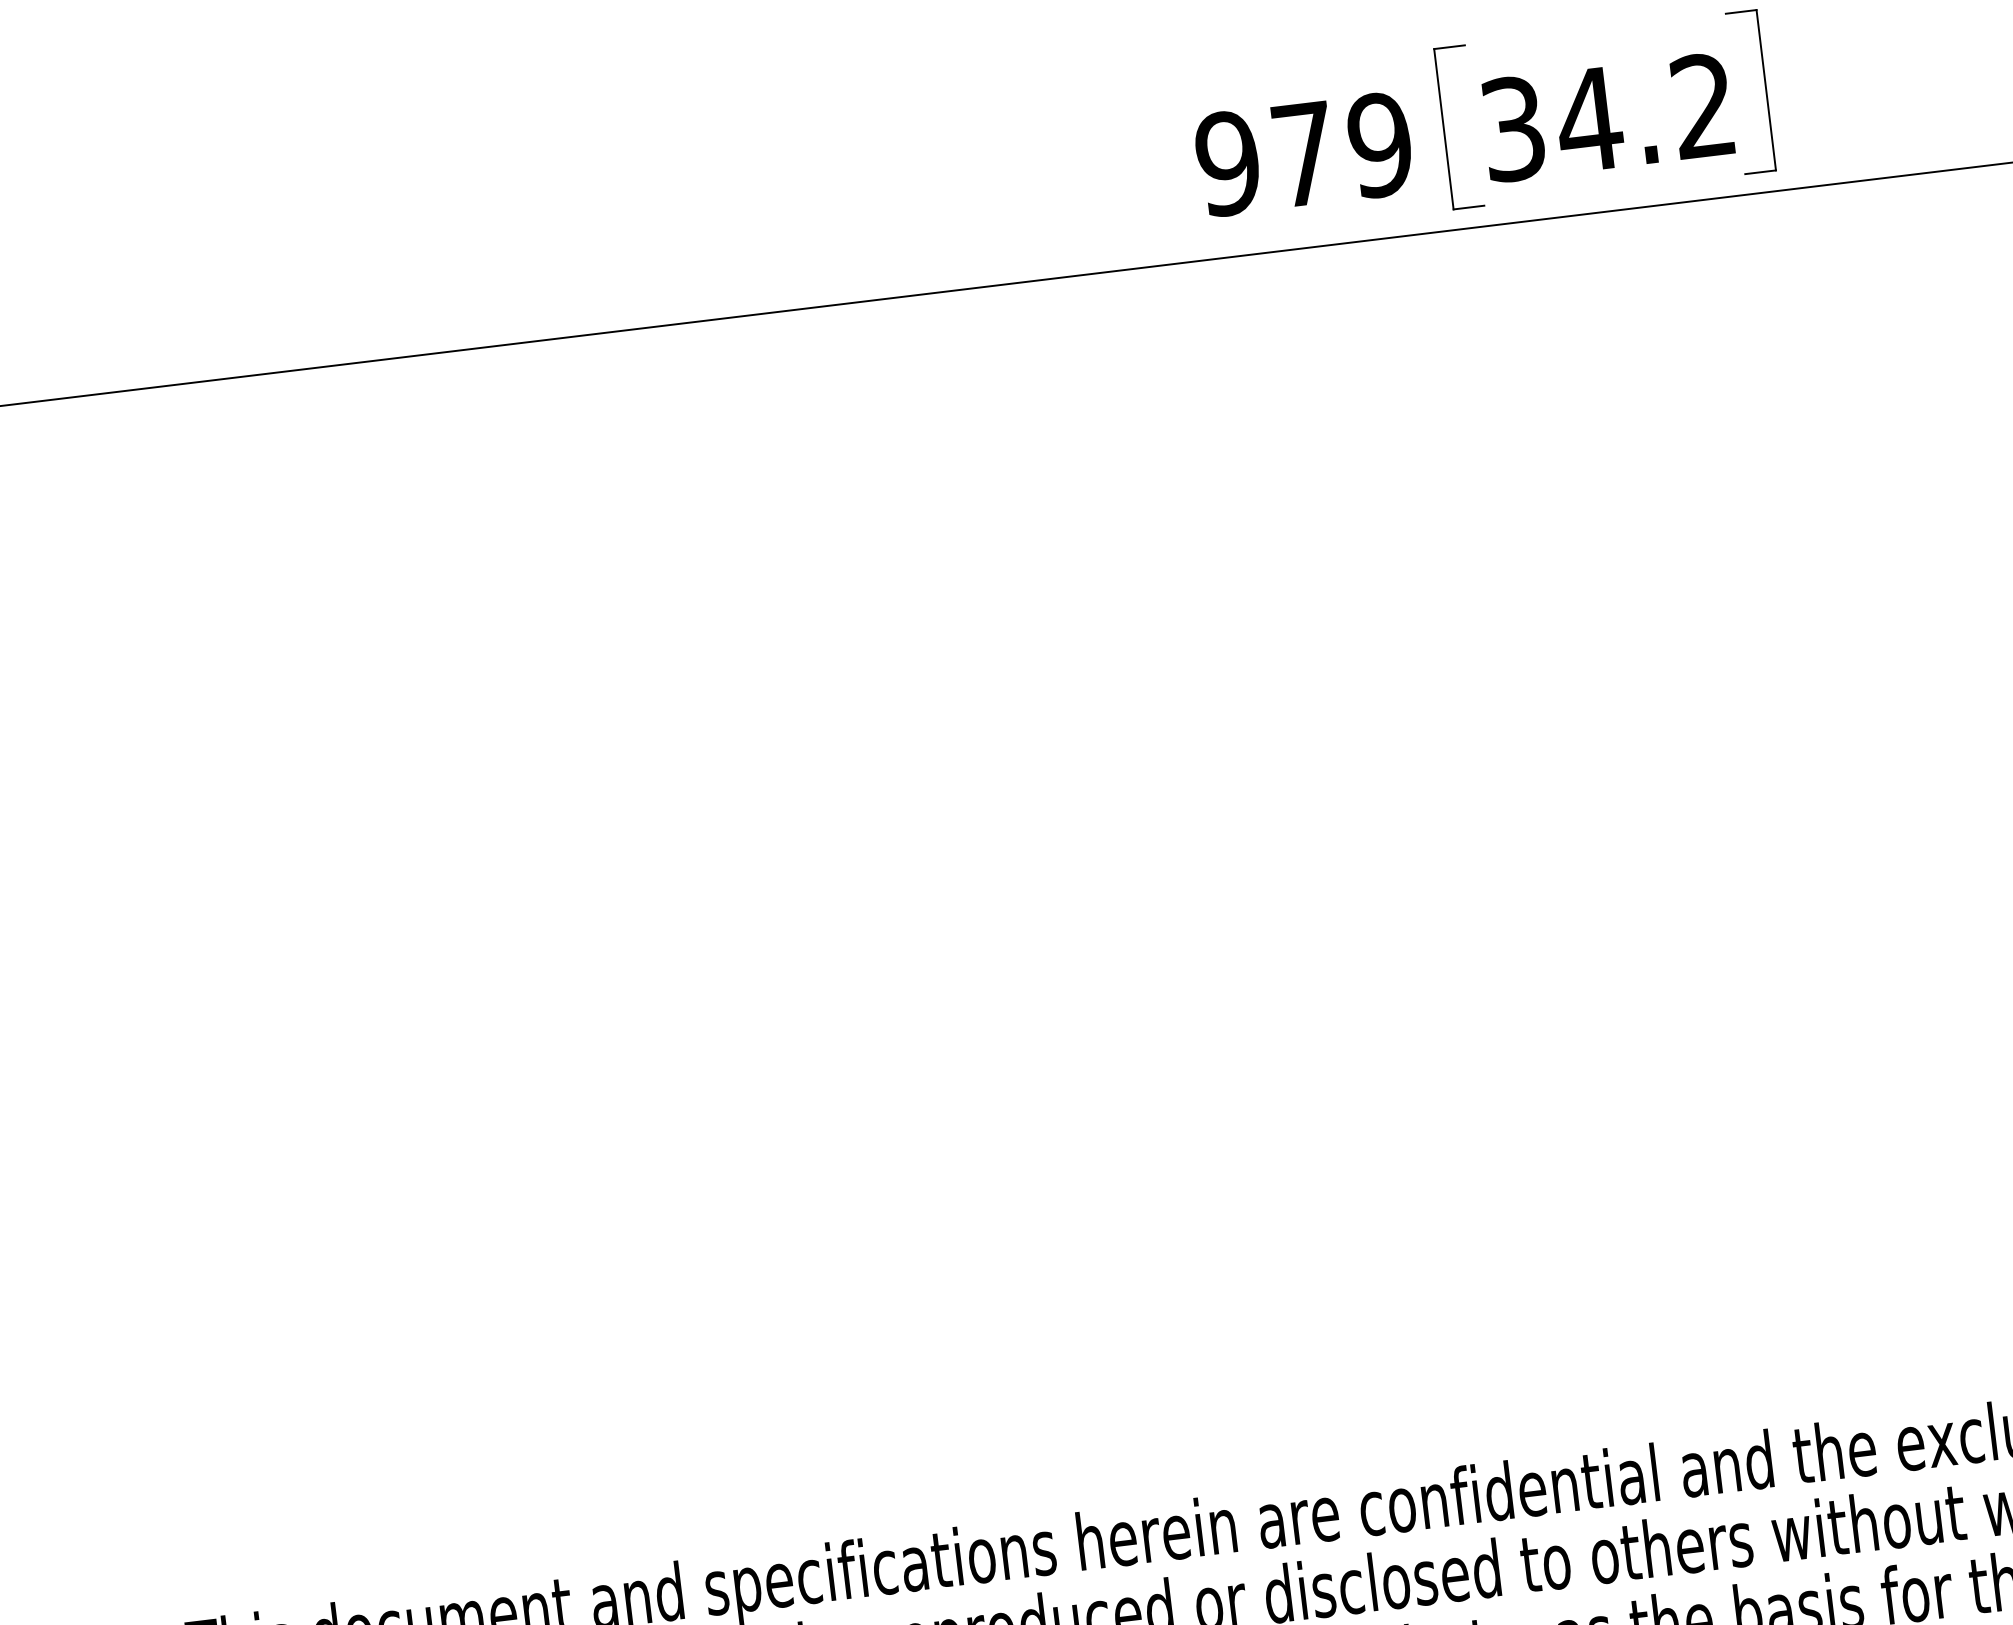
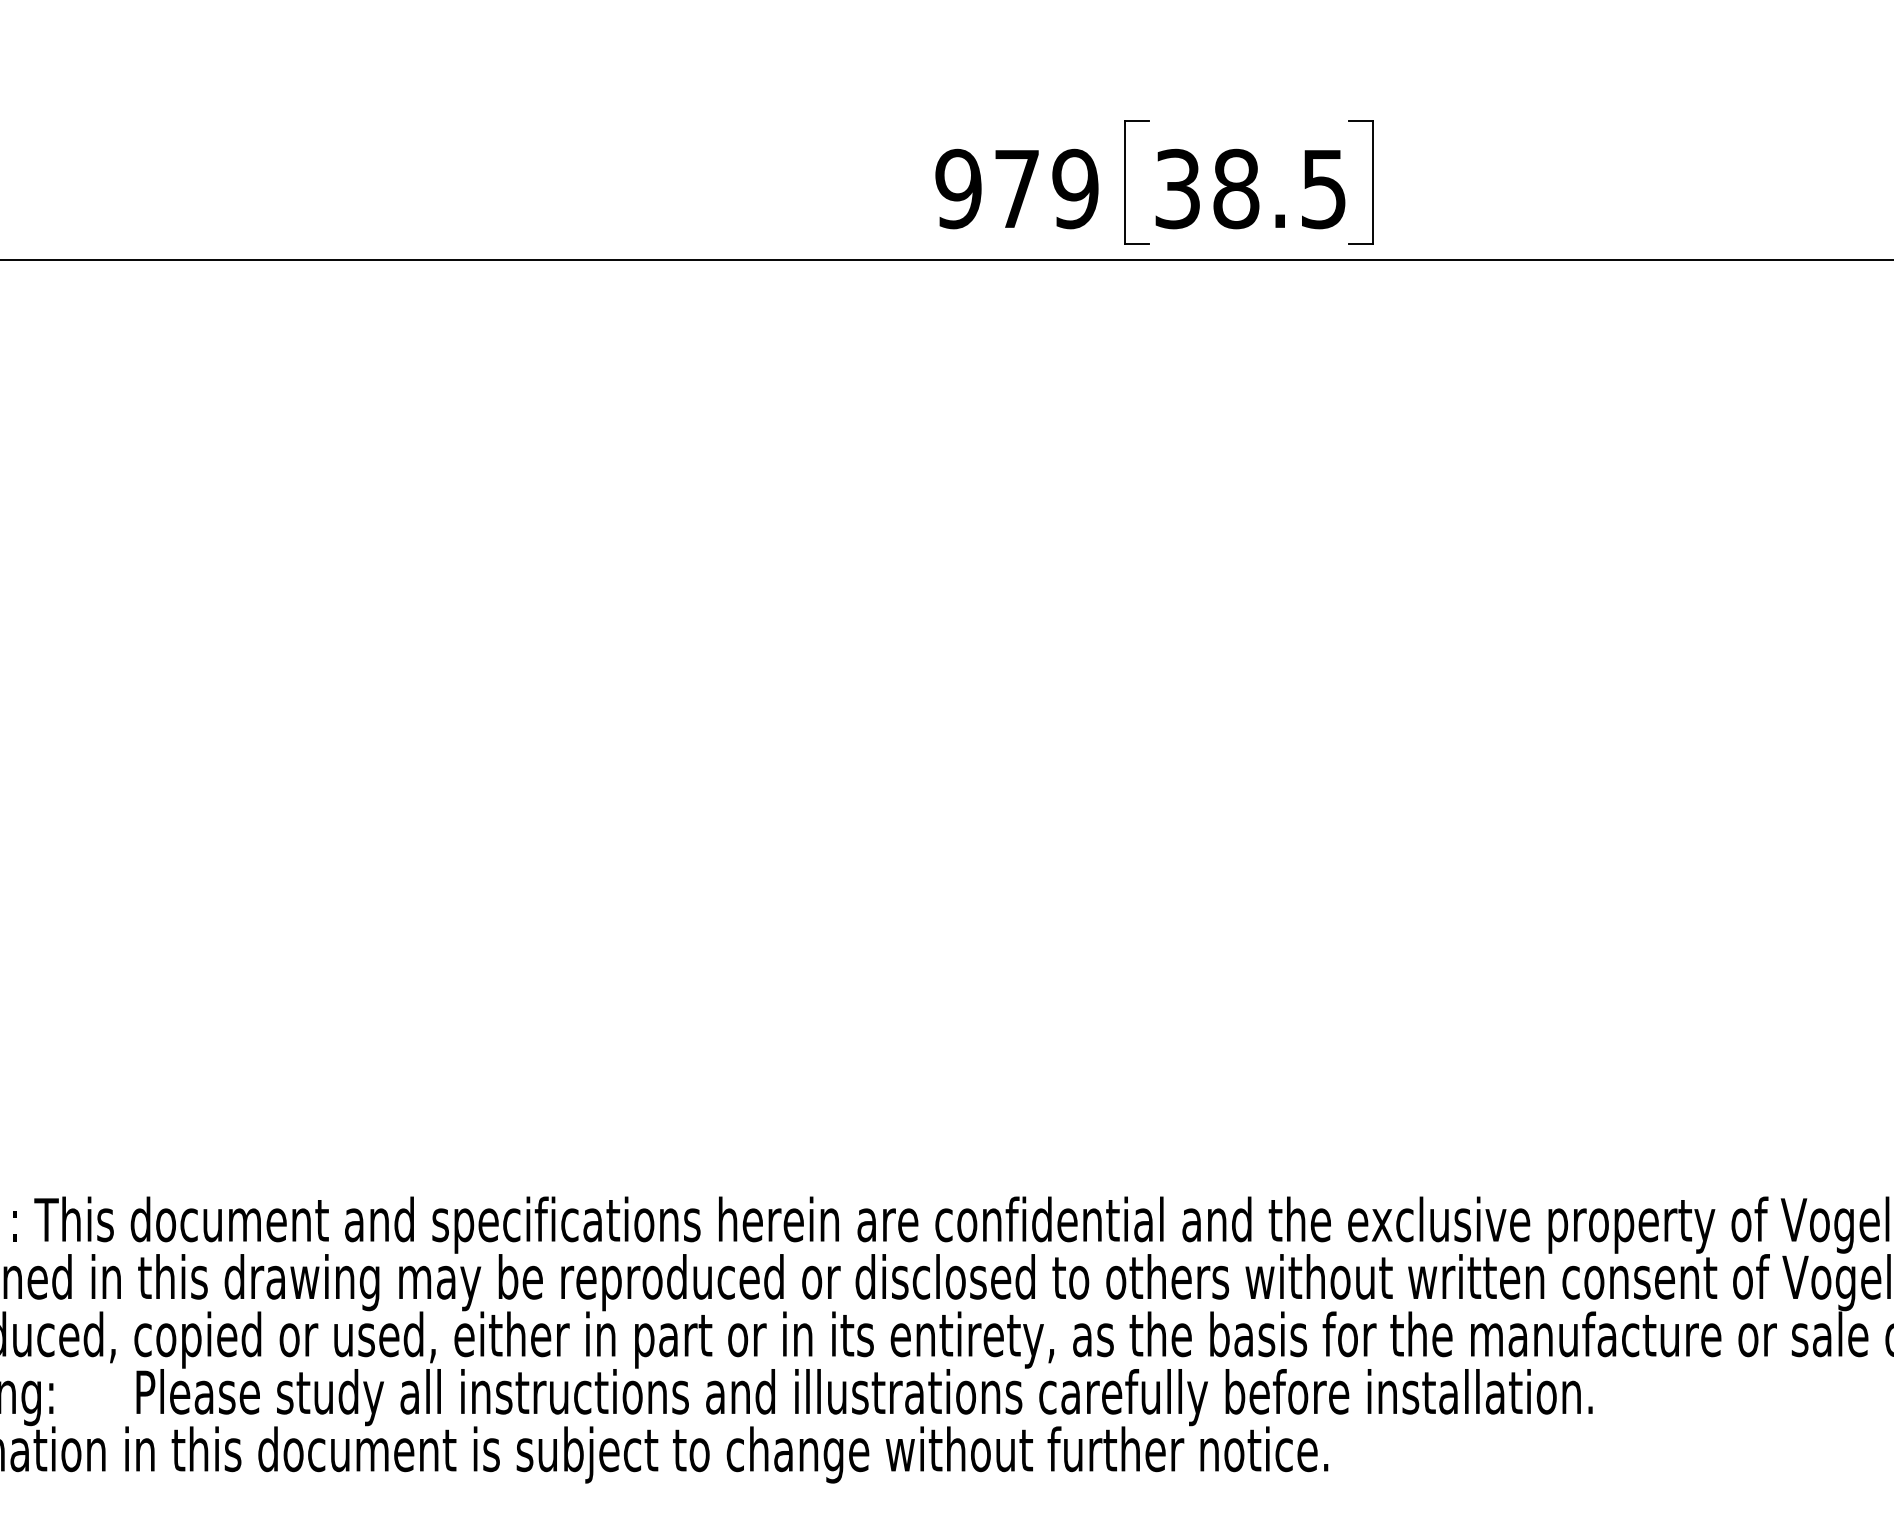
text: (1644, 112) -> (1278, 188), 34.2 -> 38.5

